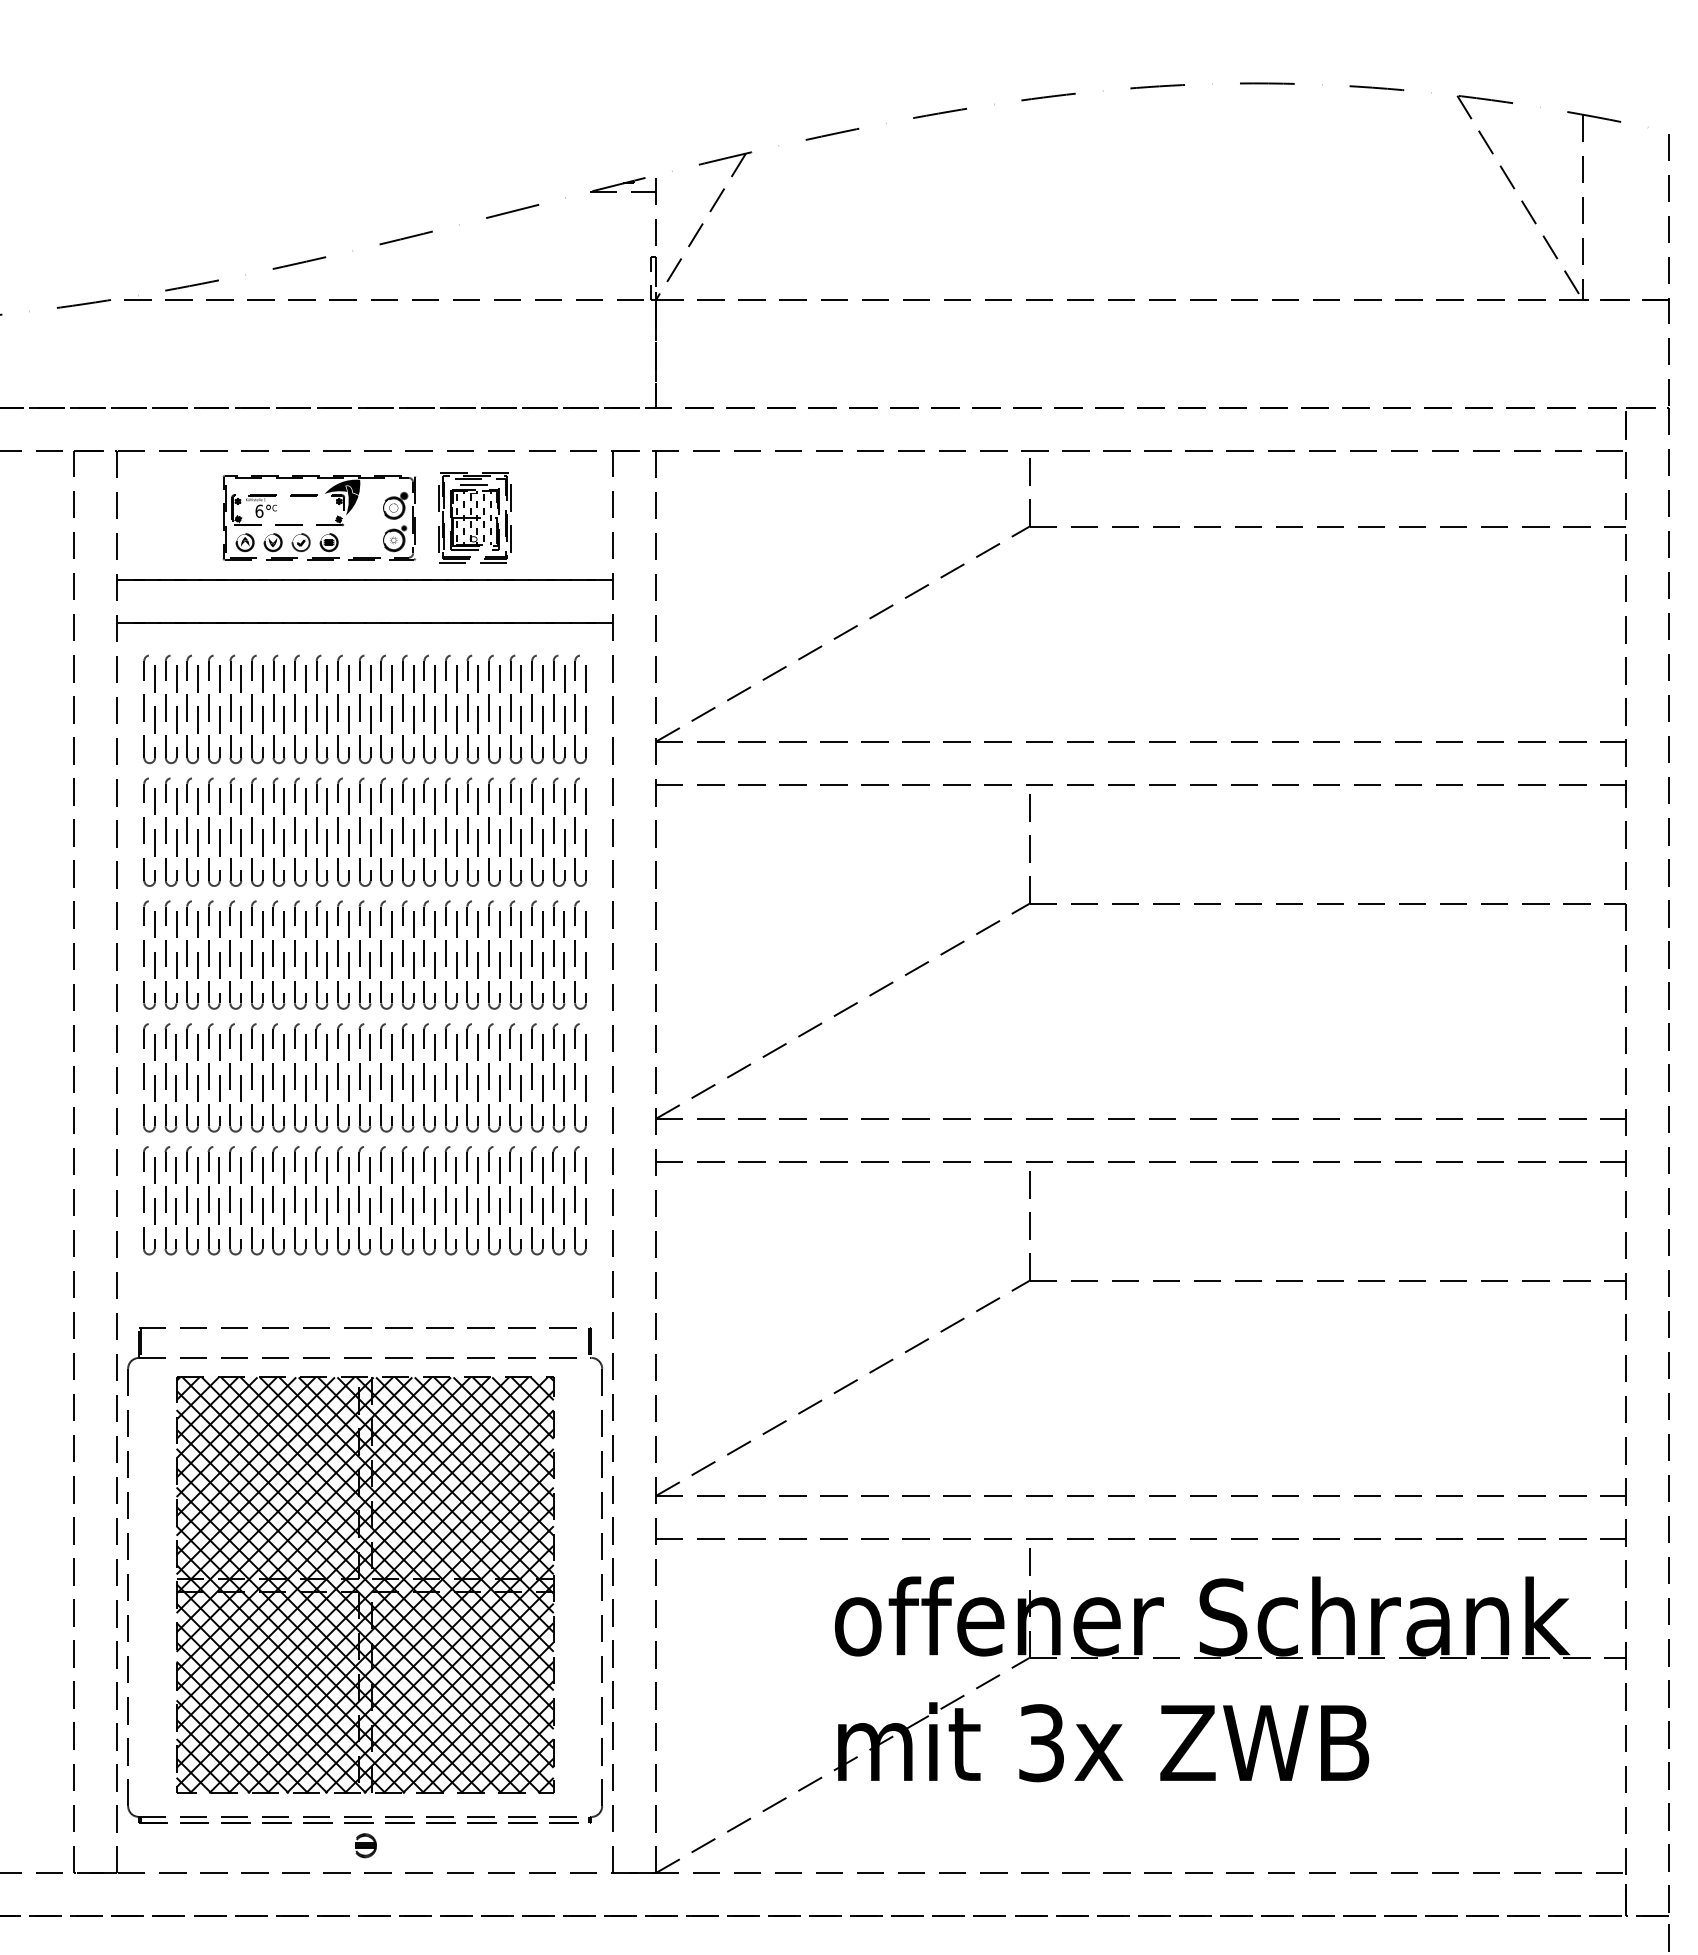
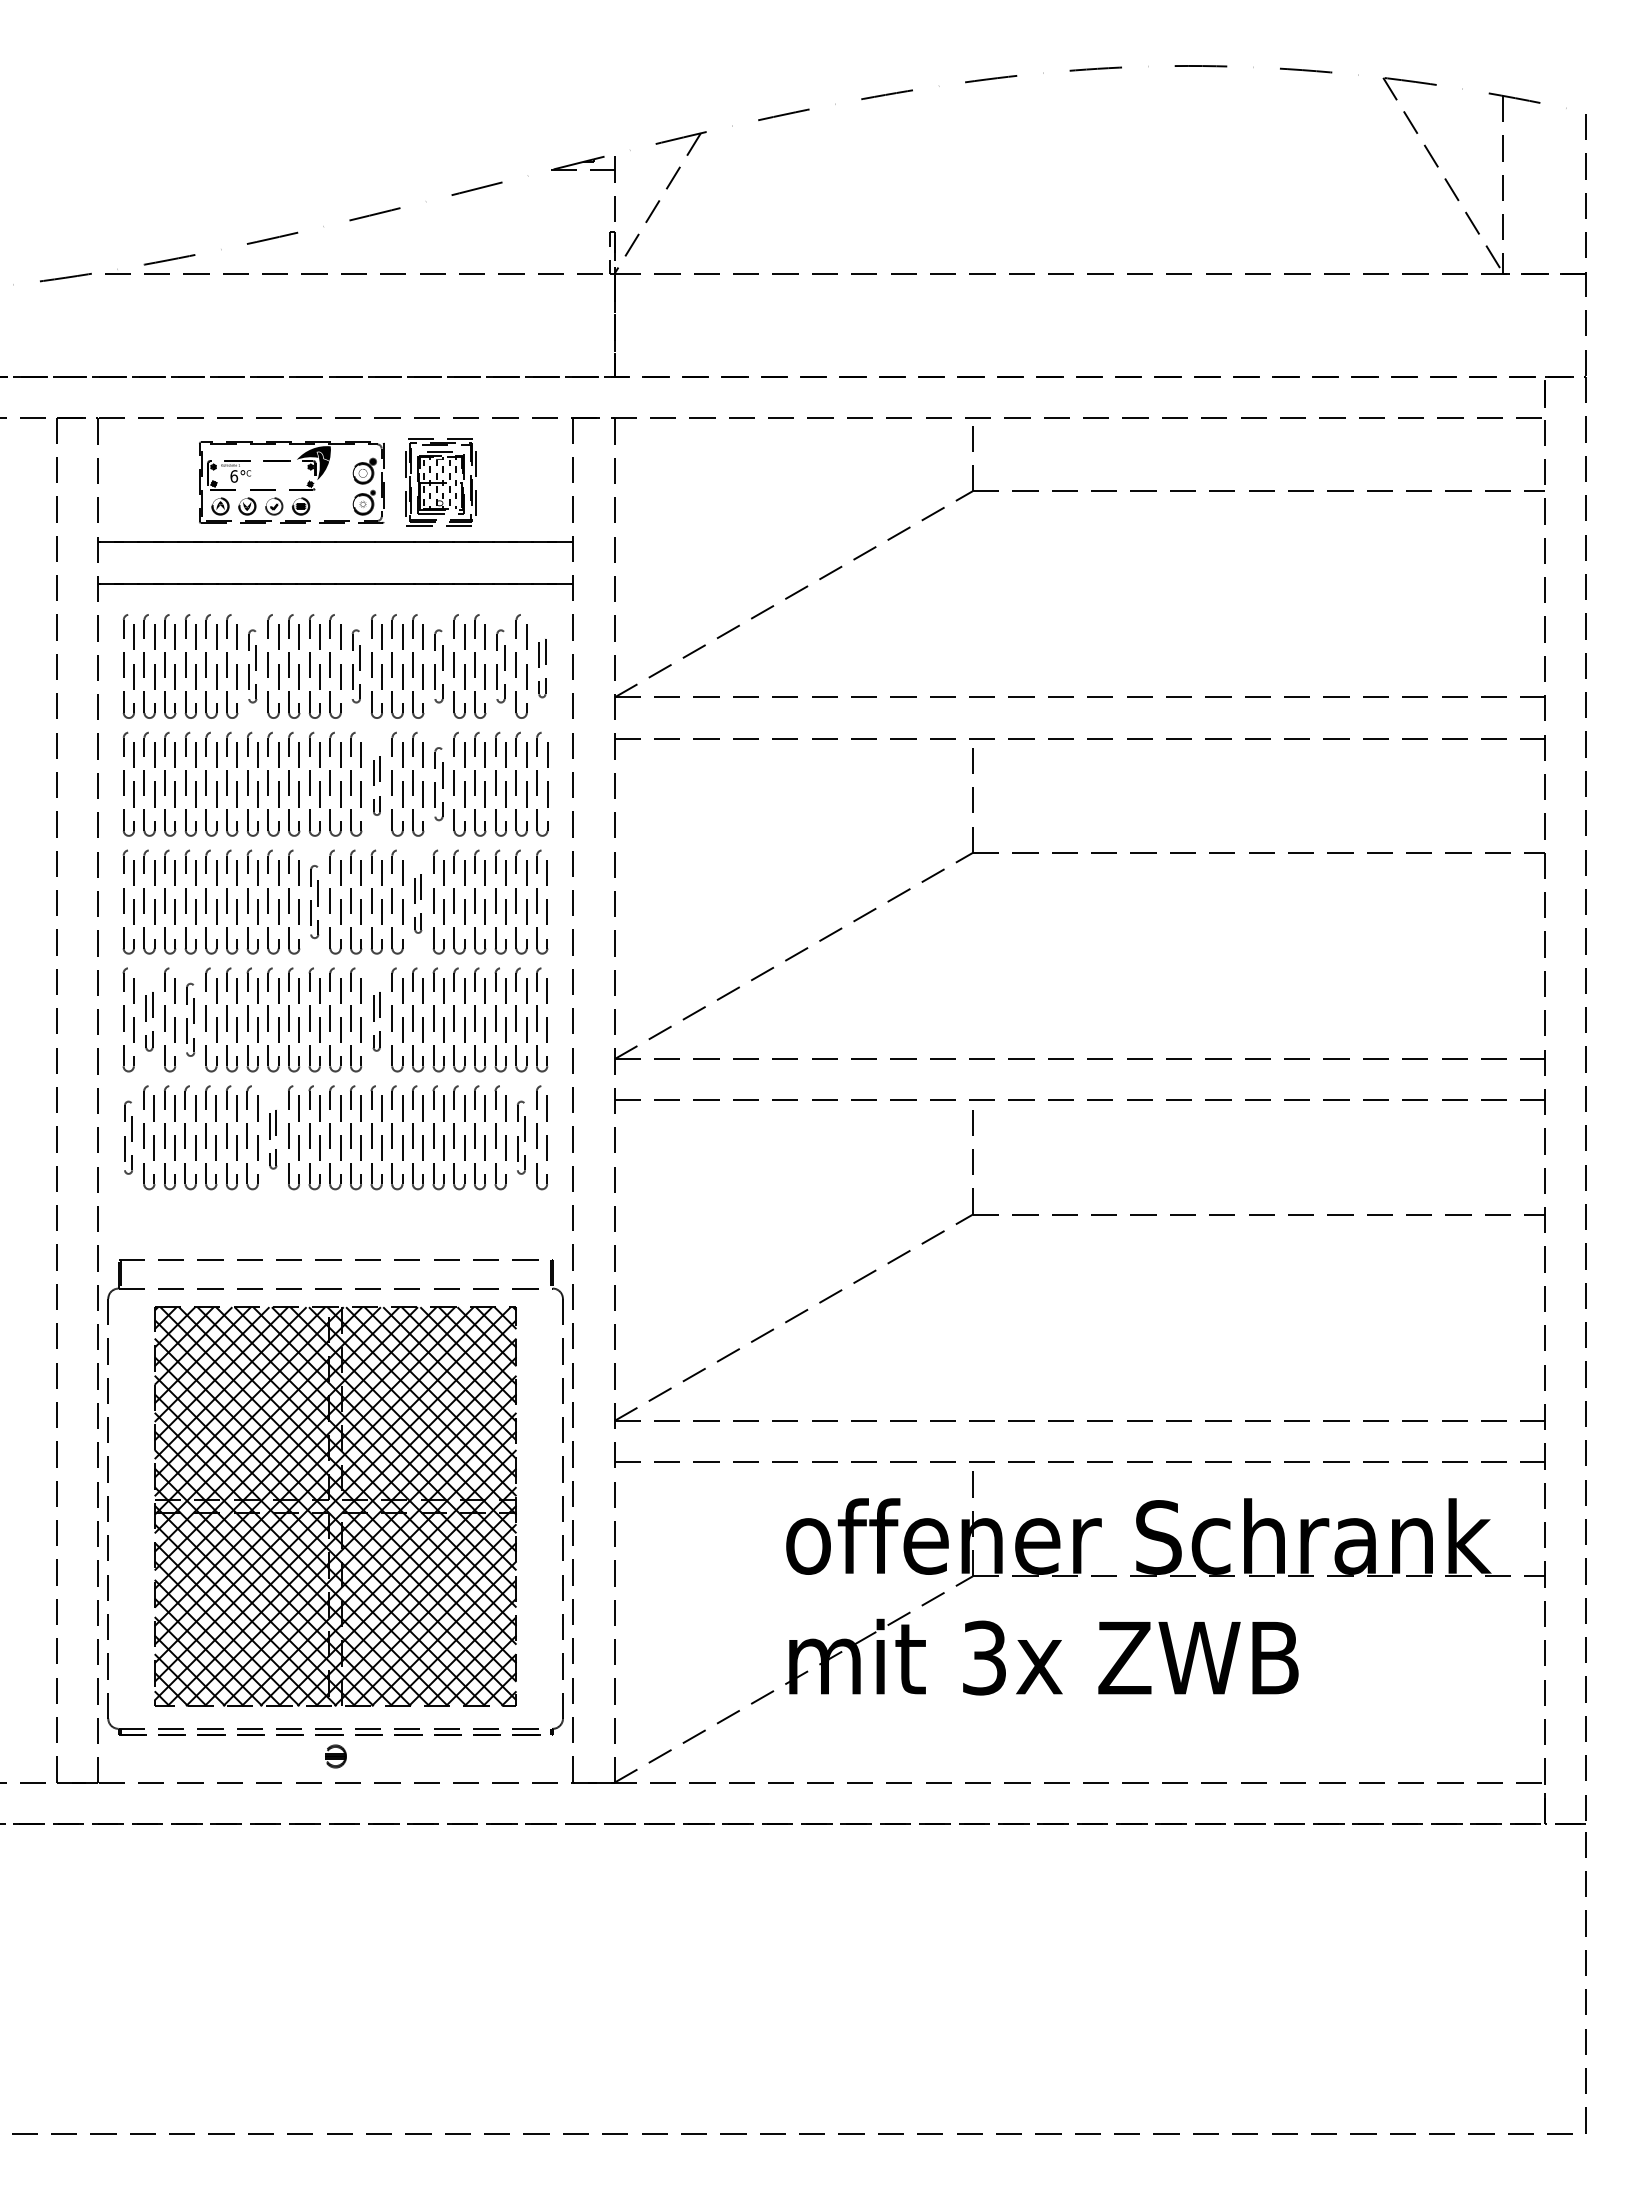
part: (278, 709) -> (252, 666), size x0.7
part: (386, 709) -> (356, 666), size x0.7
part: (472, 709) -> (438, 666), size x0.7
part: (537, 709) -> (500, 666), size x0.7
part: (580, 709) -> (542, 666), size x0.6
part: (407, 831) -> (376, 783), size x0.6
part: (472, 831) -> (438, 783), size x0.7
part: (343, 954) -> (314, 901), size x0.7
part: (451, 954) -> (418, 901), size x0.6
part: (171, 1077) -> (149, 1019), size x0.6
part: (213, 1077) -> (190, 1019), size x0.7
part: (407, 1077) -> (376, 1019), size x0.6
part: (149, 1200) -> (128, 1137), size x0.7
part: (300, 1200) -> (273, 1137), size x0.6
part: (558, 1200) -> (521, 1137), size x0.7

